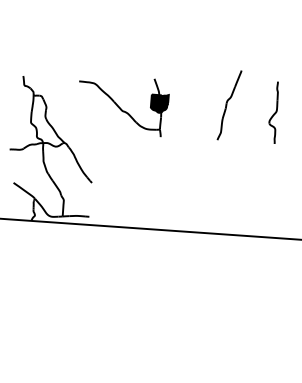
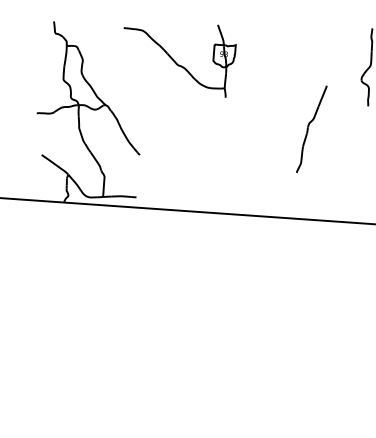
fill: (159, 103) -> (224, 55), removed
part: (229, 105) -> (311, 129), moved

